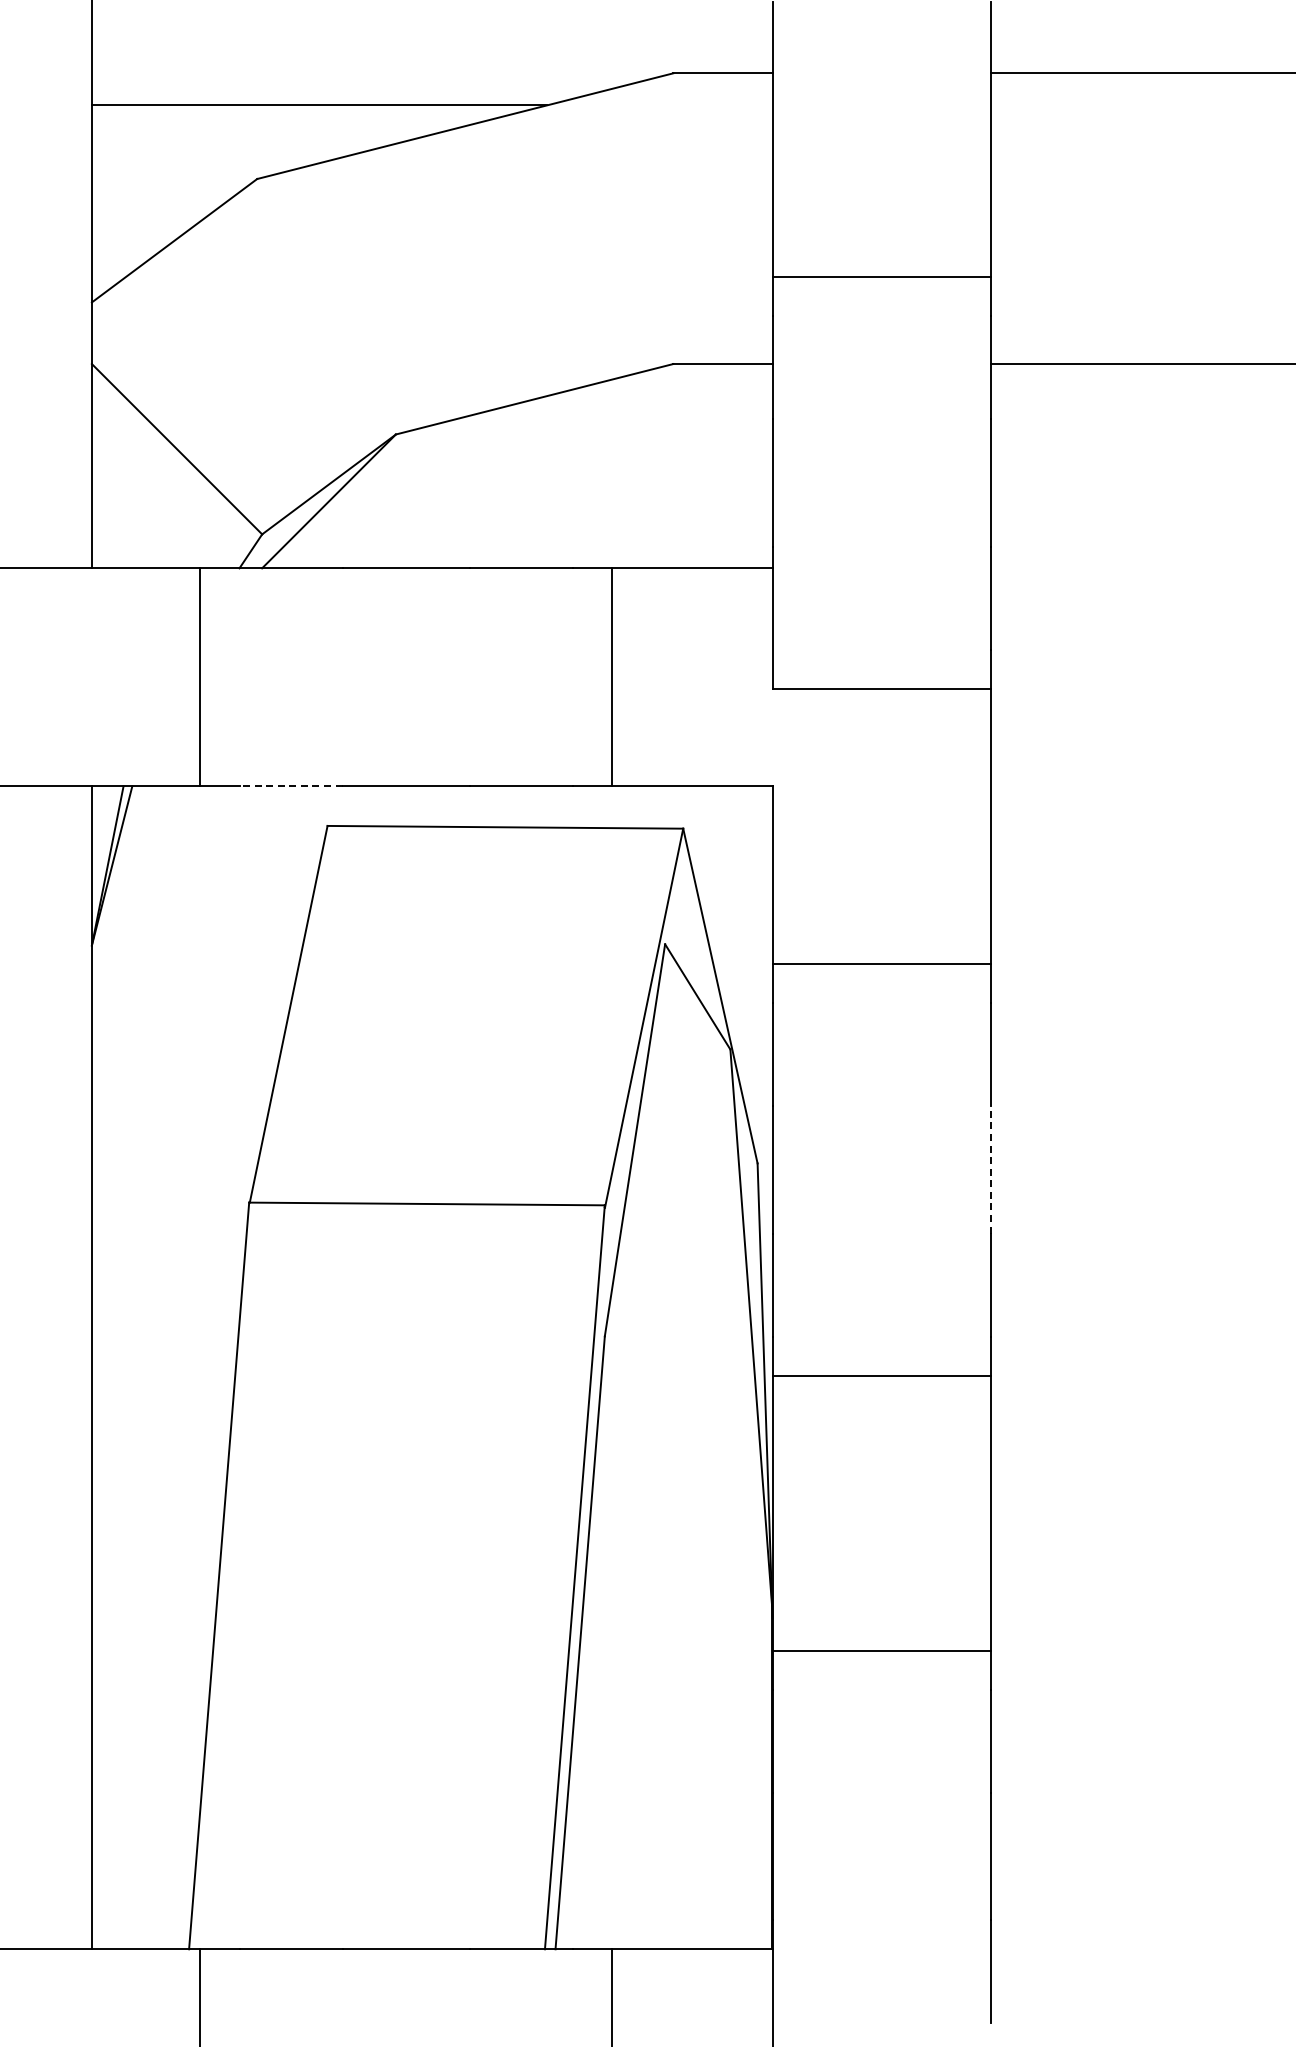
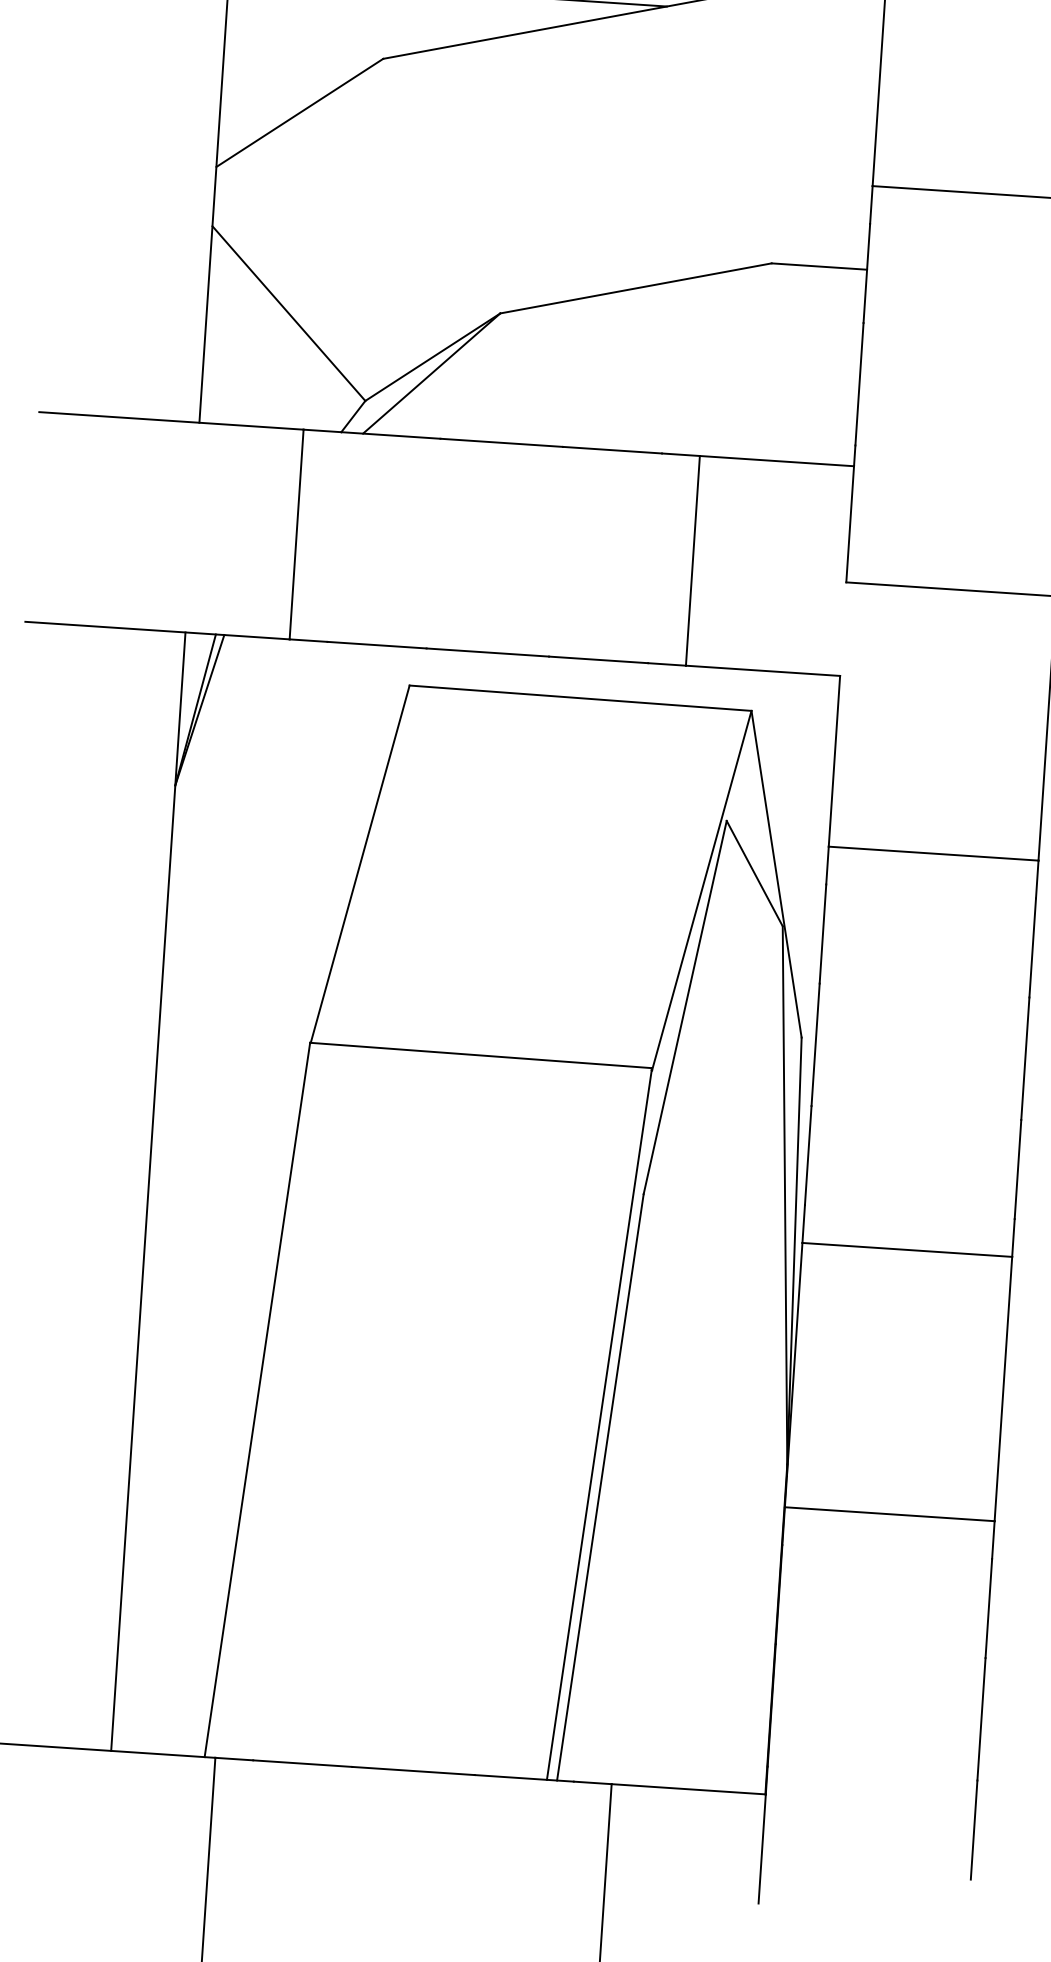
line: (291, 786) -> (377, 645), dashed -> solid
line: (990, 1169) -> (1025, 1058), dashed -> solid

